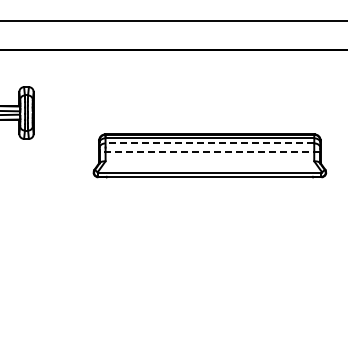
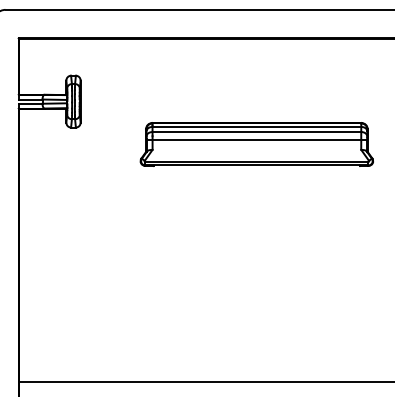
line: (209, 143) -> (256, 132), dashed -> solid
line: (209, 151) -> (256, 140), dashed -> solid

